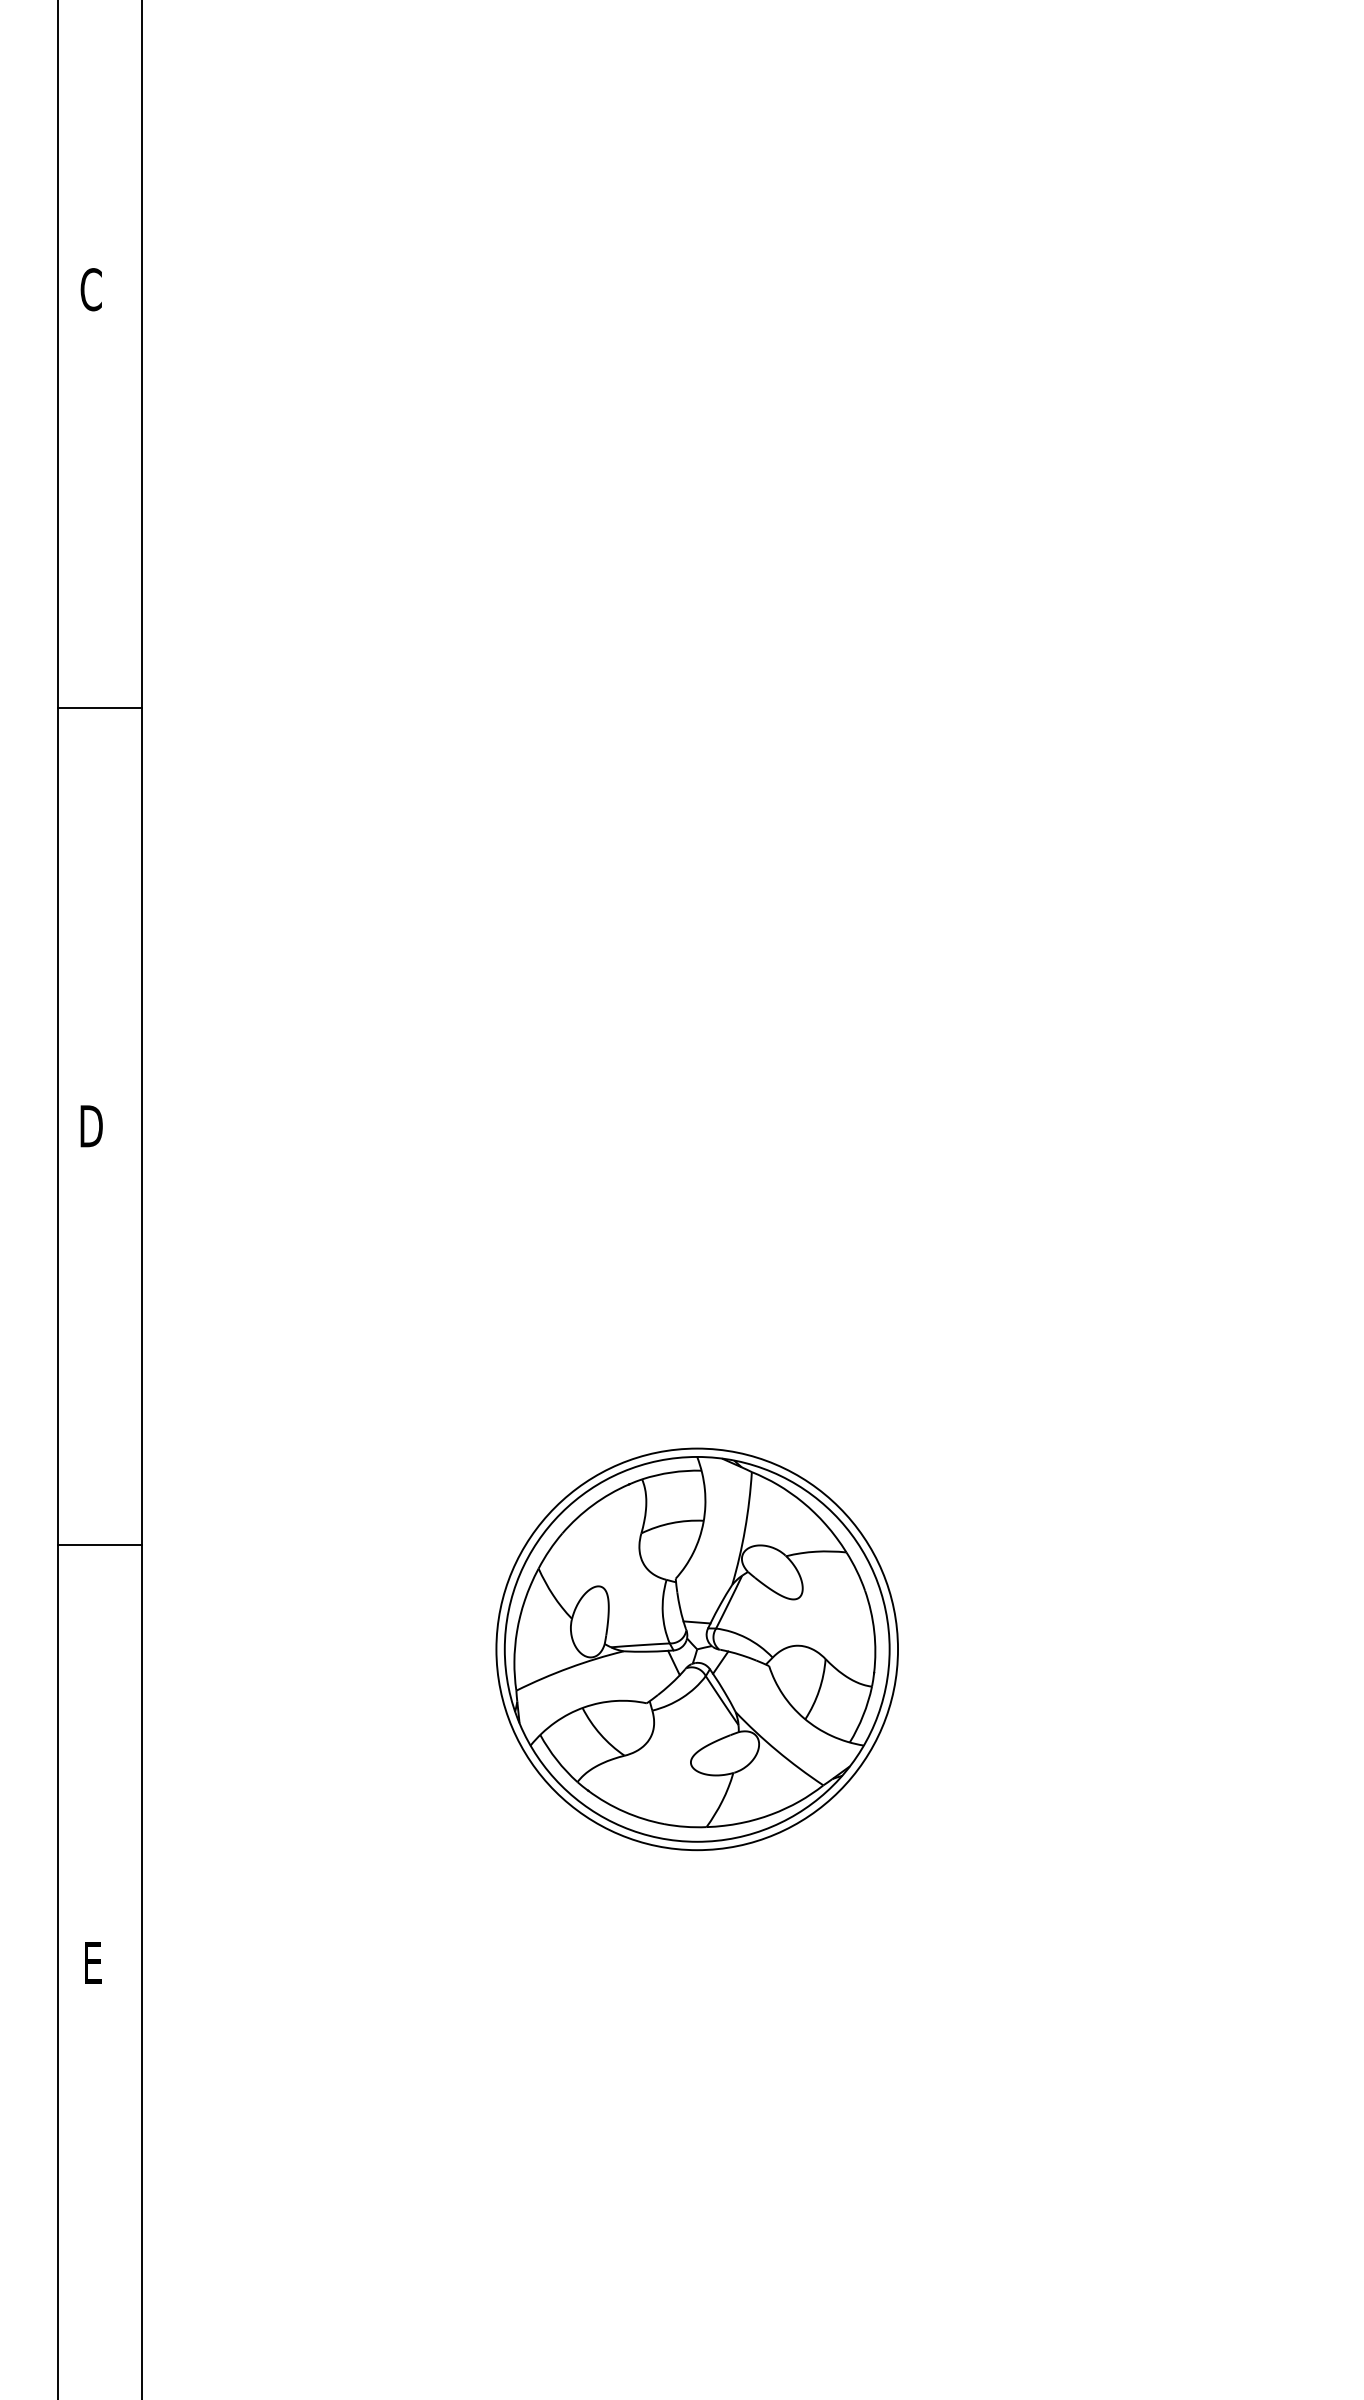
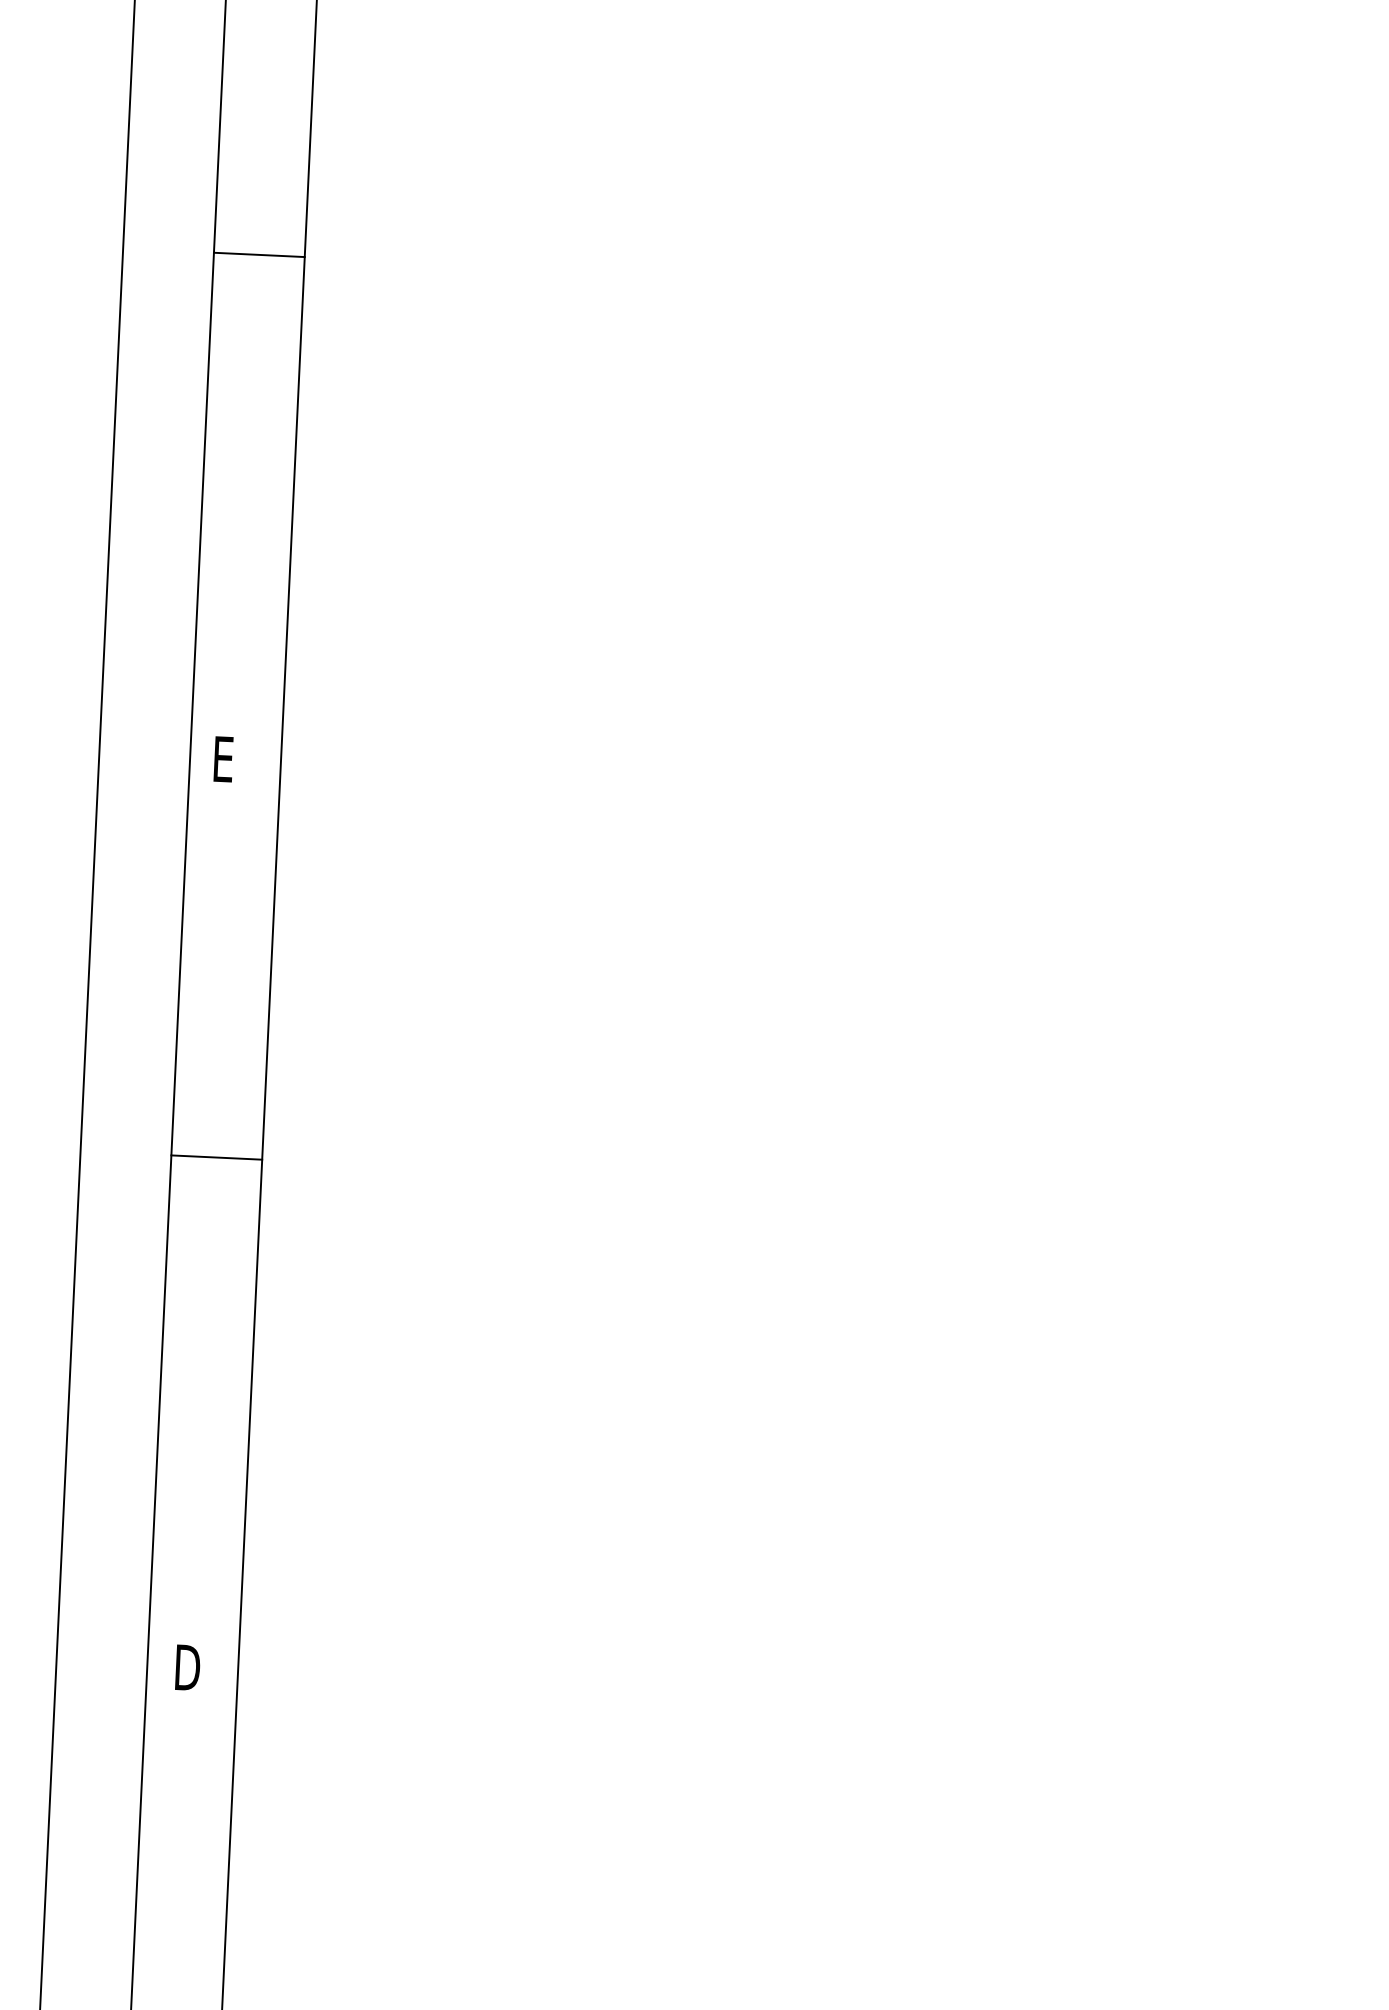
line: (99, 708) -> (258, 255), moved
text: (91, 1126) -> (226, 759), D -> E
line: (99, 1544) -> (216, 1157), moved
part: (696, 1649) -> (856, 1358), removed
text: (95, 1962) -> (187, 1667), E -> D

